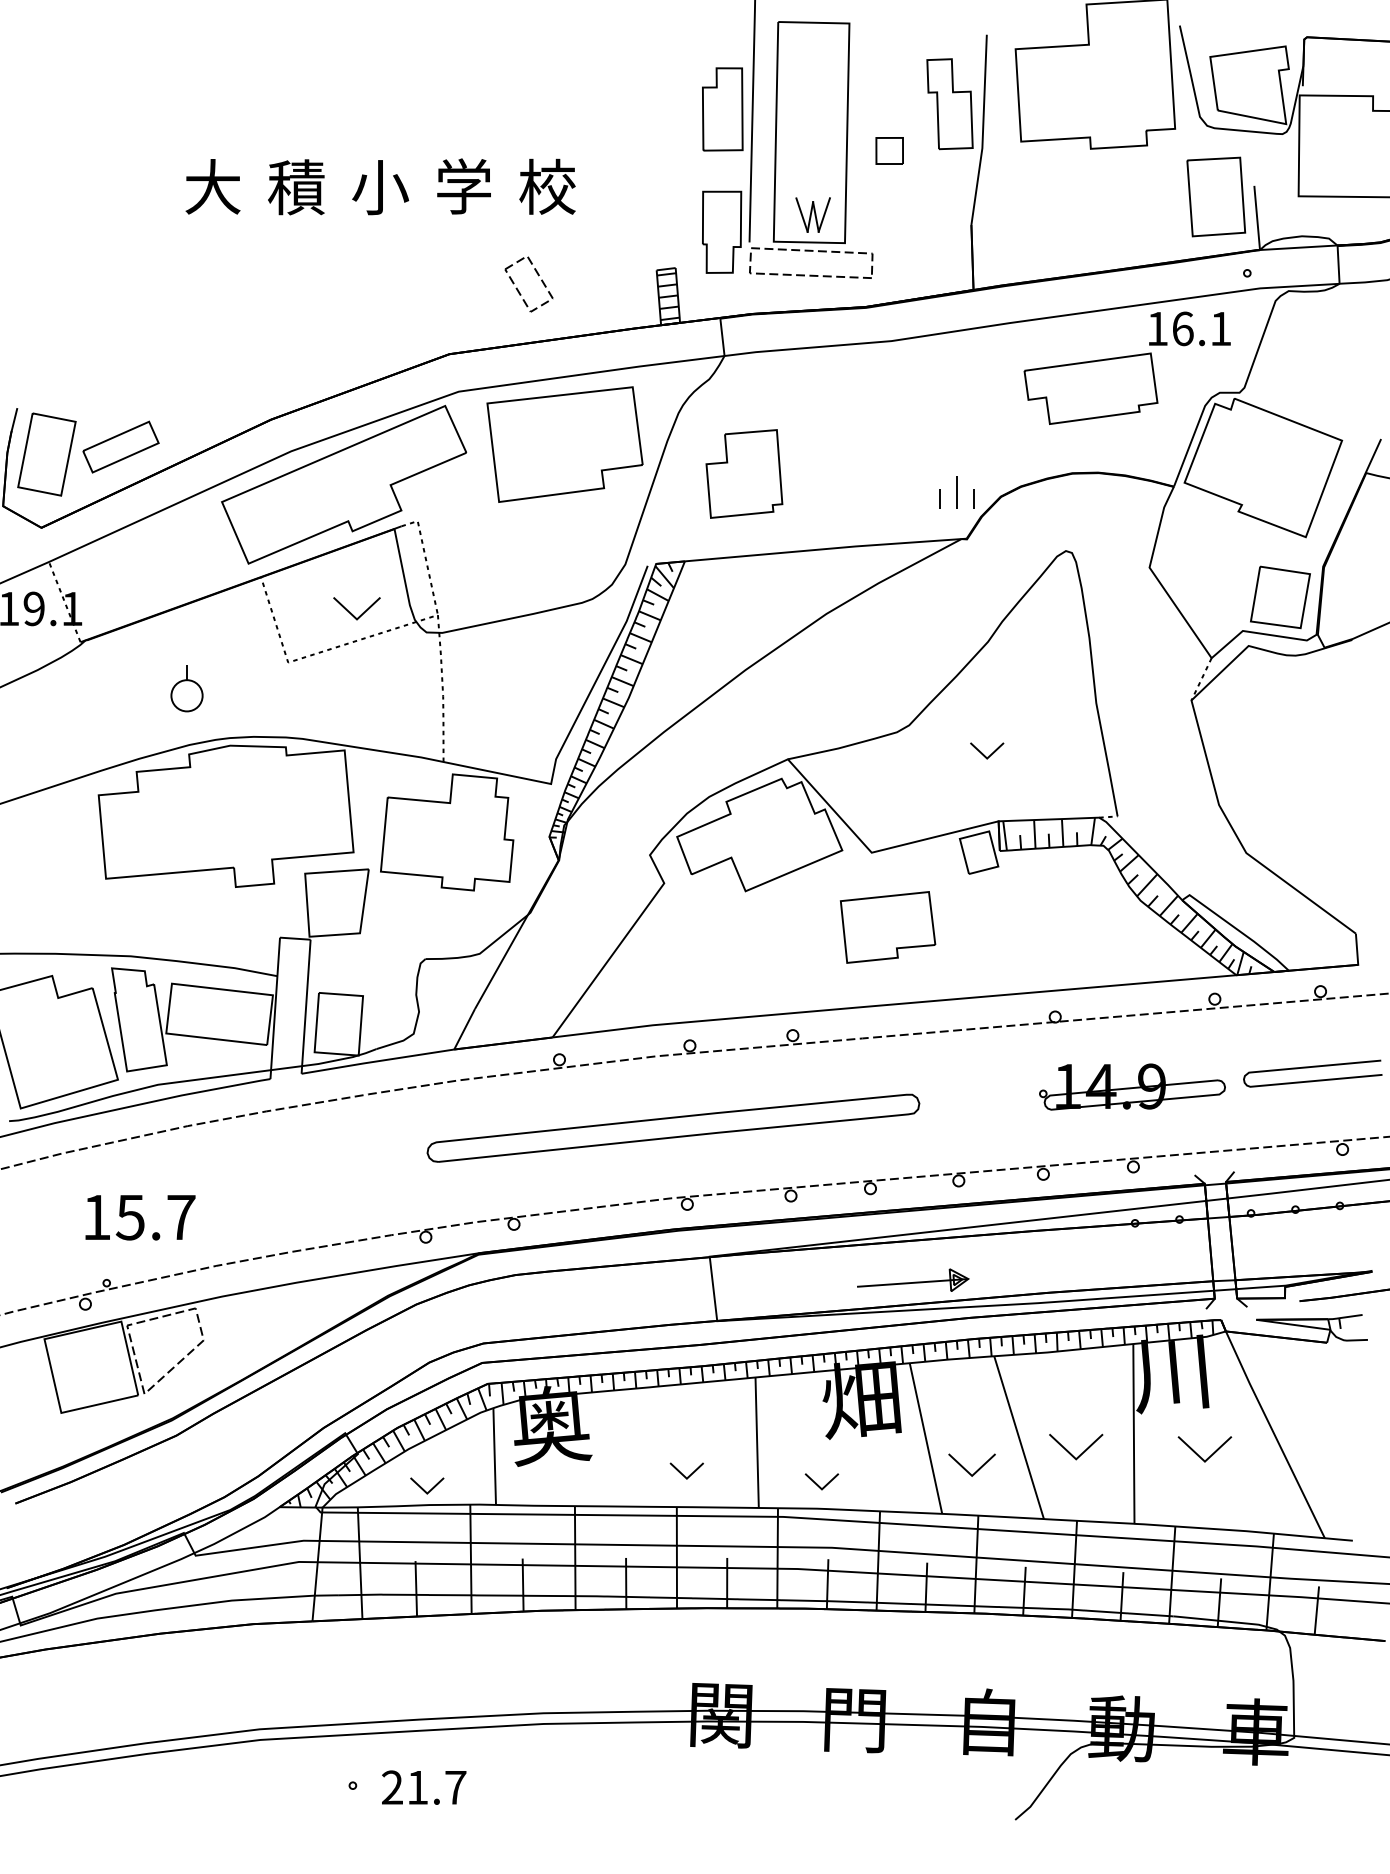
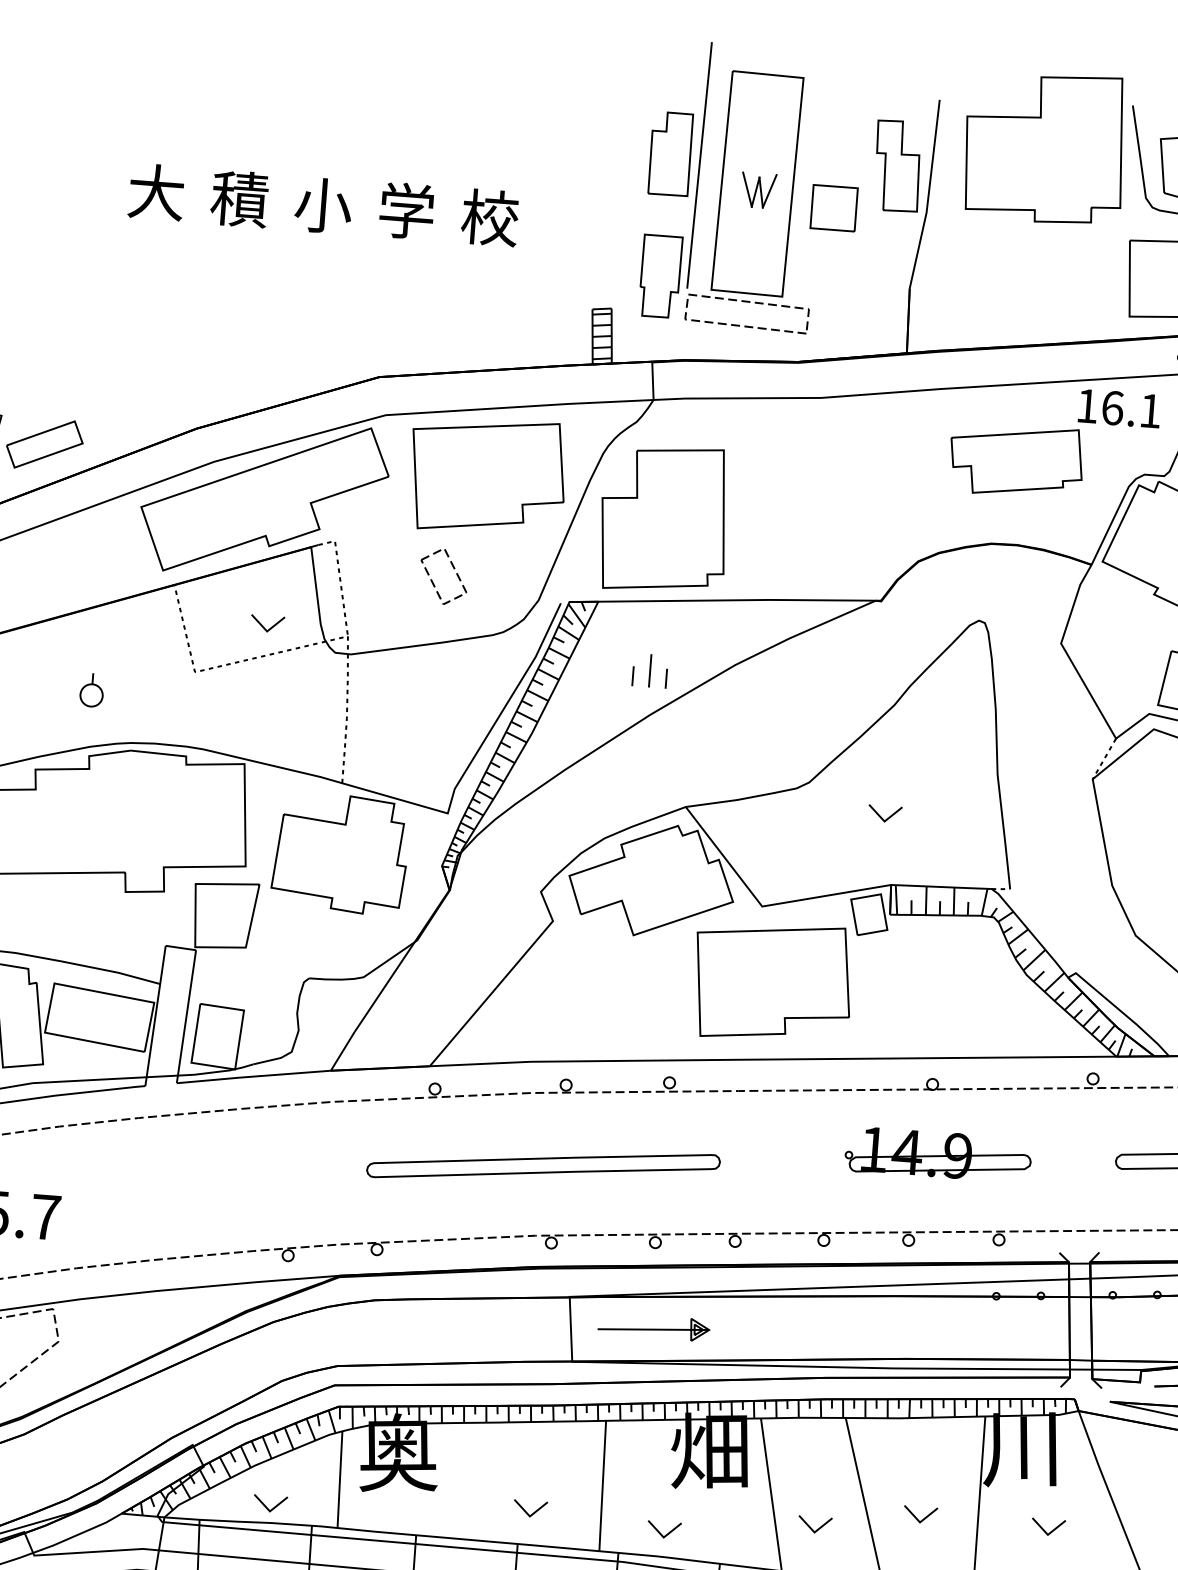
part: (889, 150) -> (833, 207), size x1.67
part: (812, 214) -> (757, 189), moved
part: (518, 289) -> (432, 581), moved
part: (744, 473) -> (664, 518), size x1.67
part: (956, 492) -> (649, 670), moved
part: (356, 608) -> (267, 623), size x0.71
part: (186, 688) -> (91, 690), size x0.71
part: (887, 927) -> (772, 982), size x1.67
part: (1132, 1086) -> (938, 1154), moved
part: (673, 1128) -> (543, 1166), size x0.71
part: (913, 1279) -> (654, 1326), moved
part: (1076, 1446) -> (920, 1514), size x0.62
part: (1204, 1449) -> (1048, 1527), size x0.62
part: (971, 1464) -> (814, 1524), size x0.71

